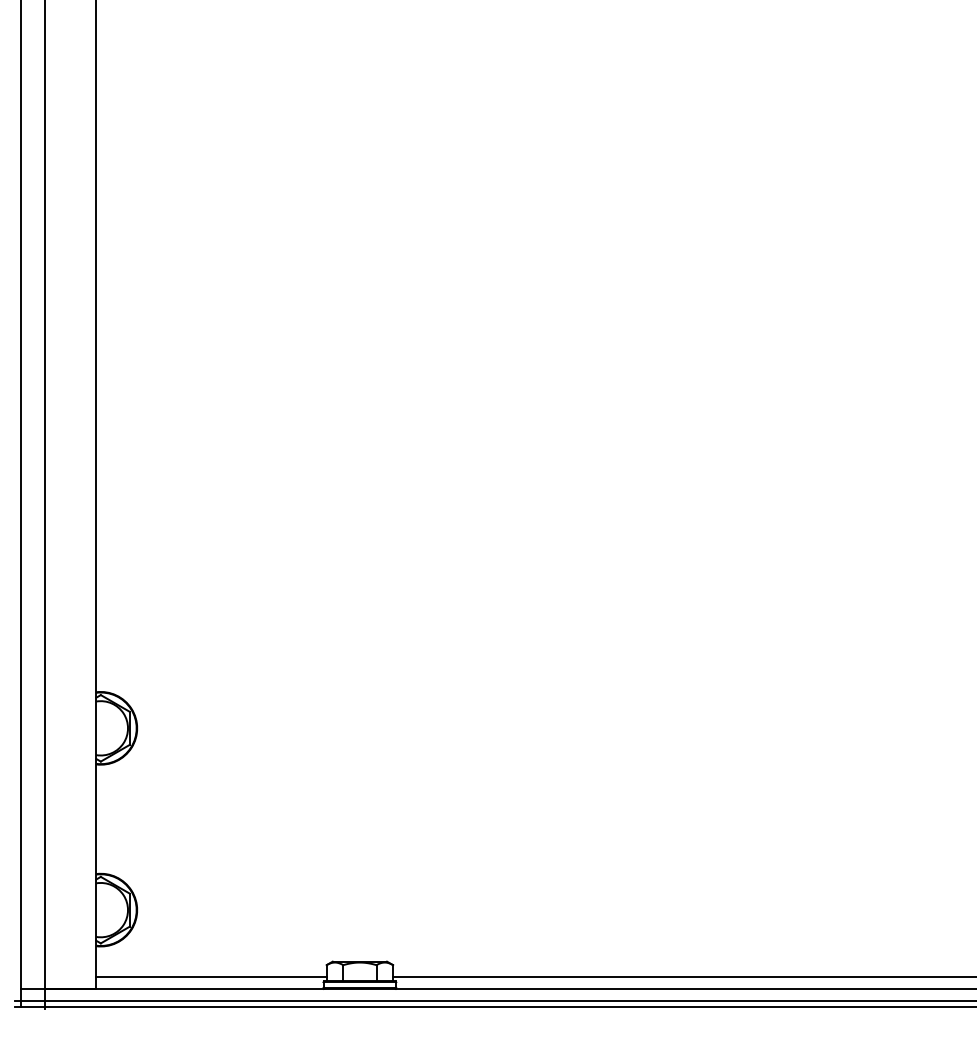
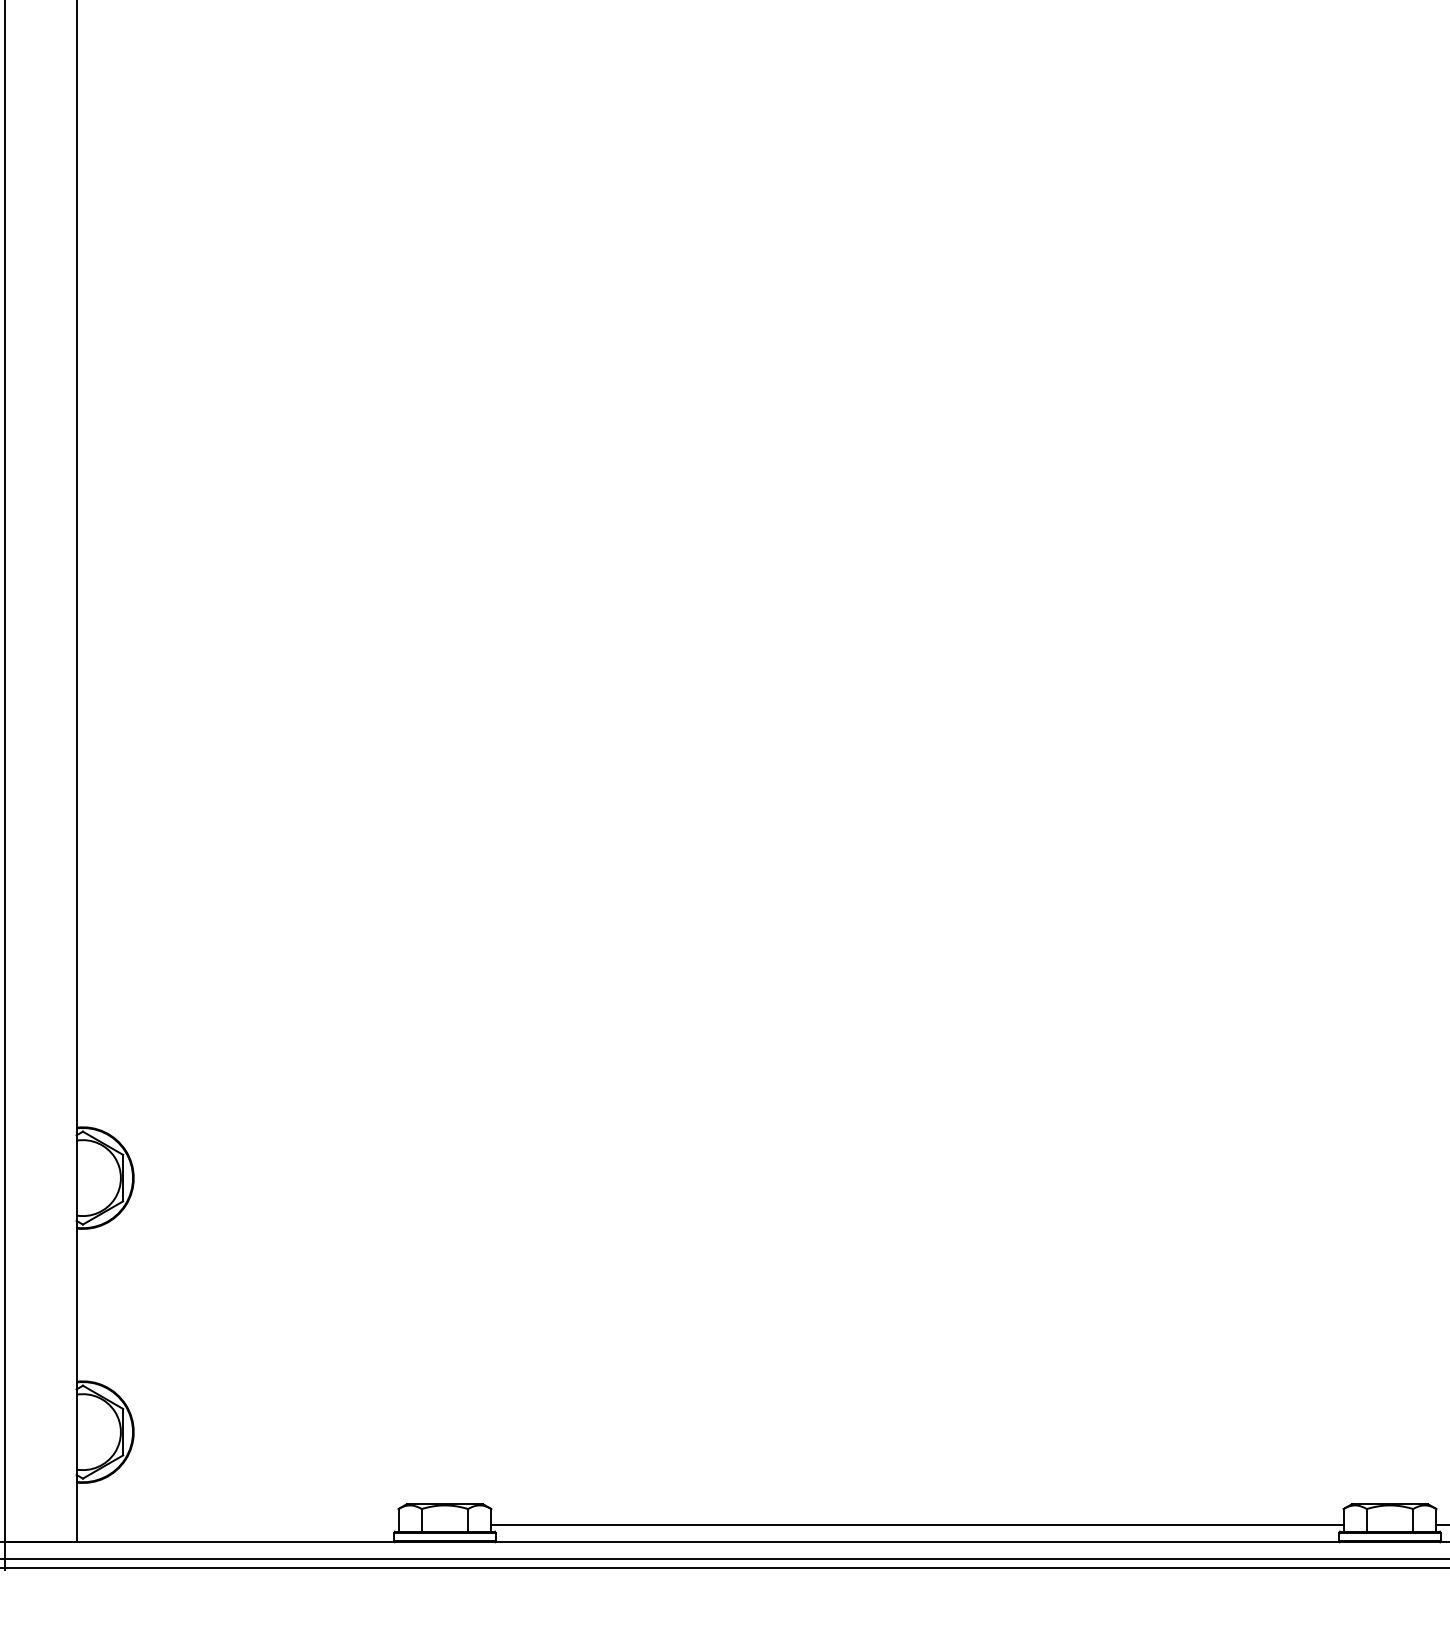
line: (211, 976) -> (237, 1525), removed

